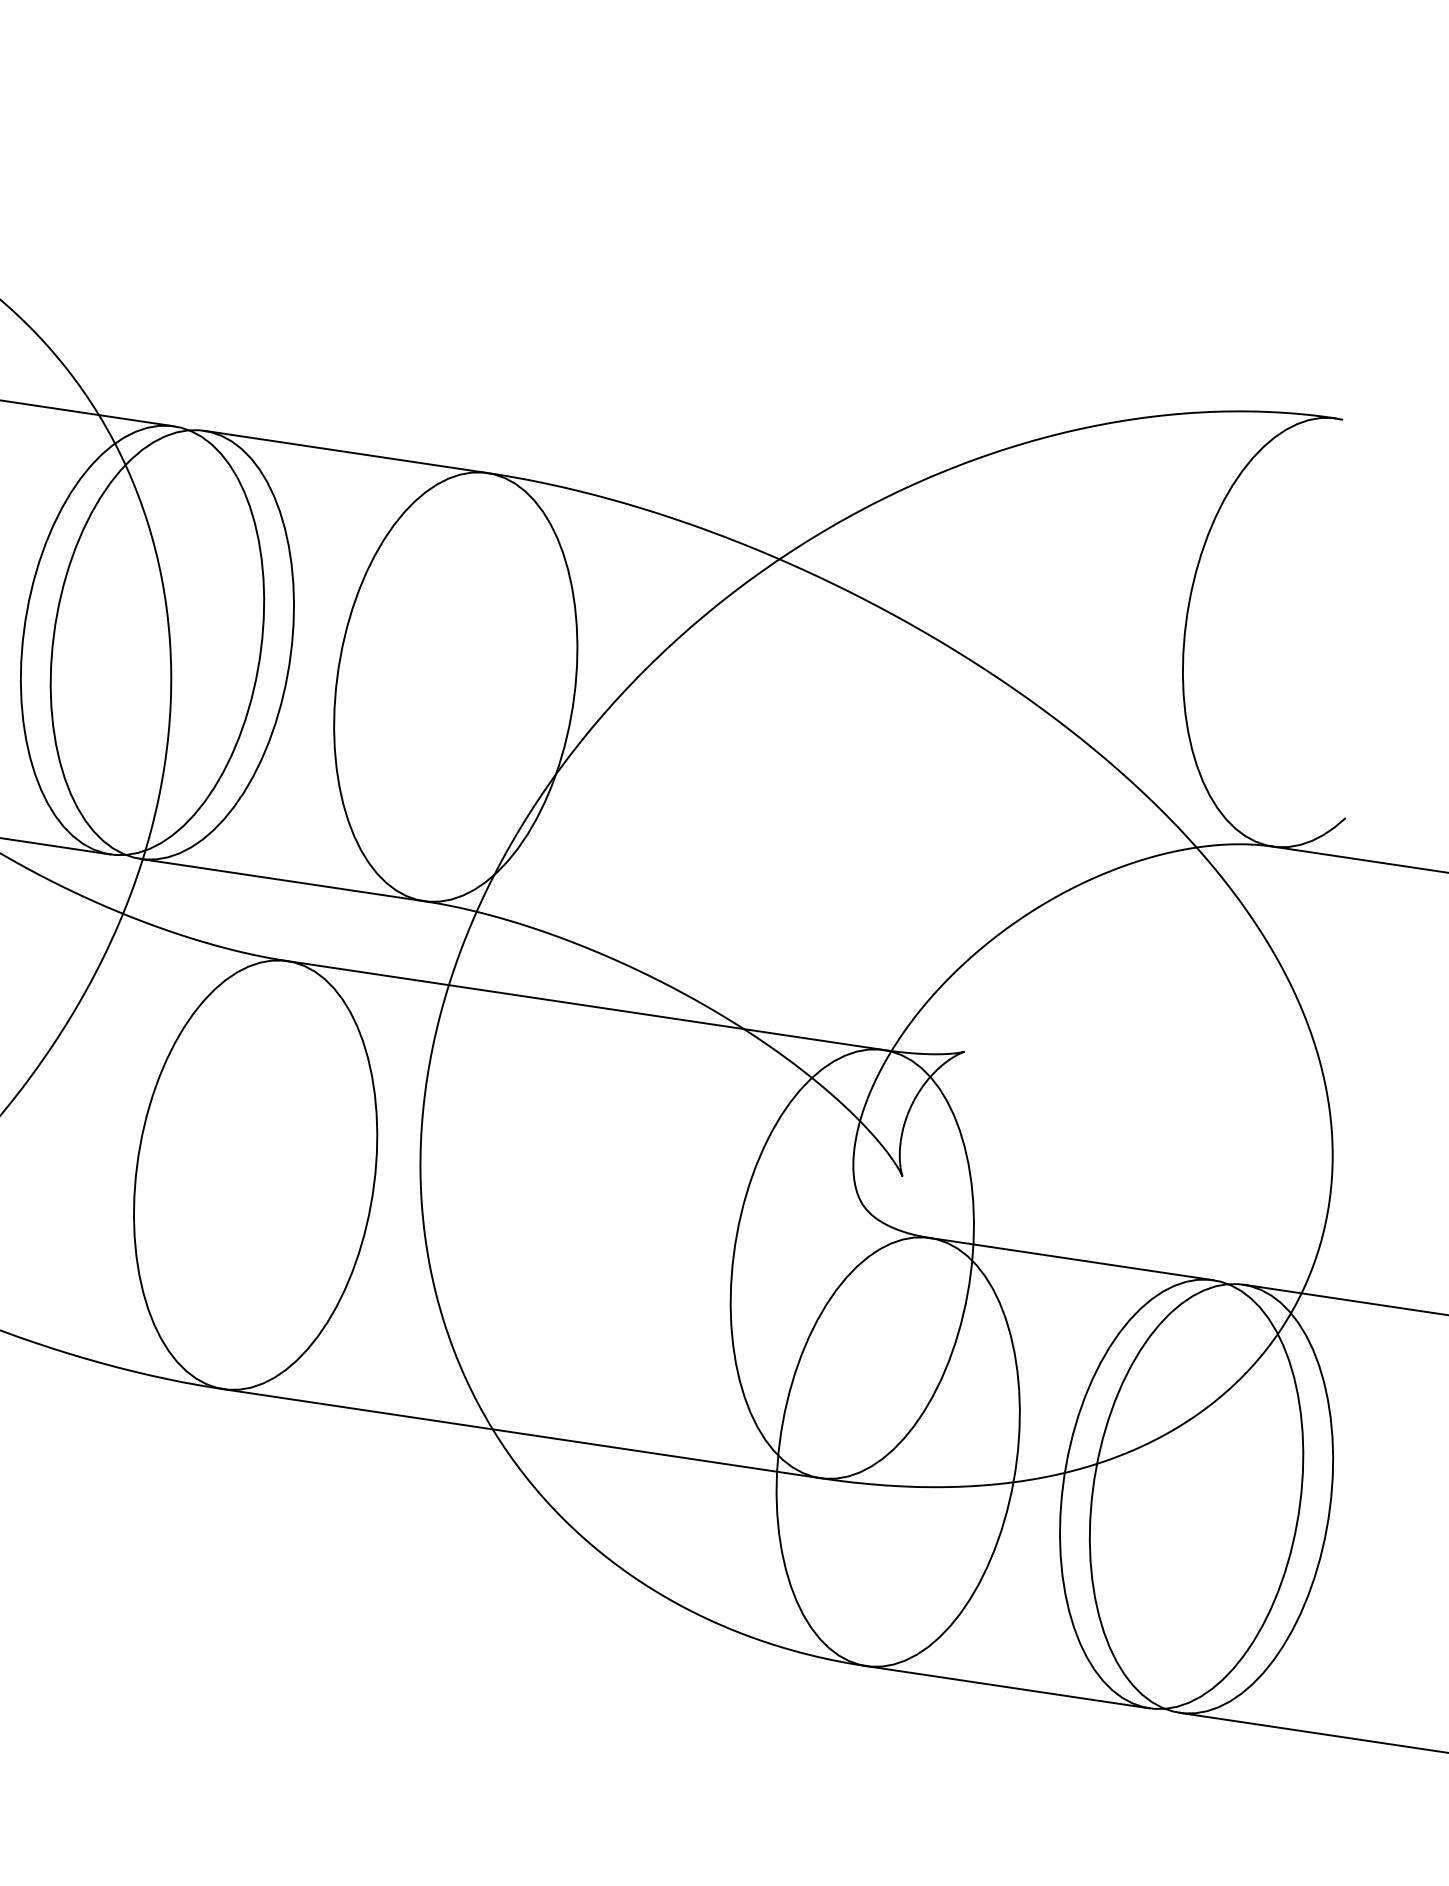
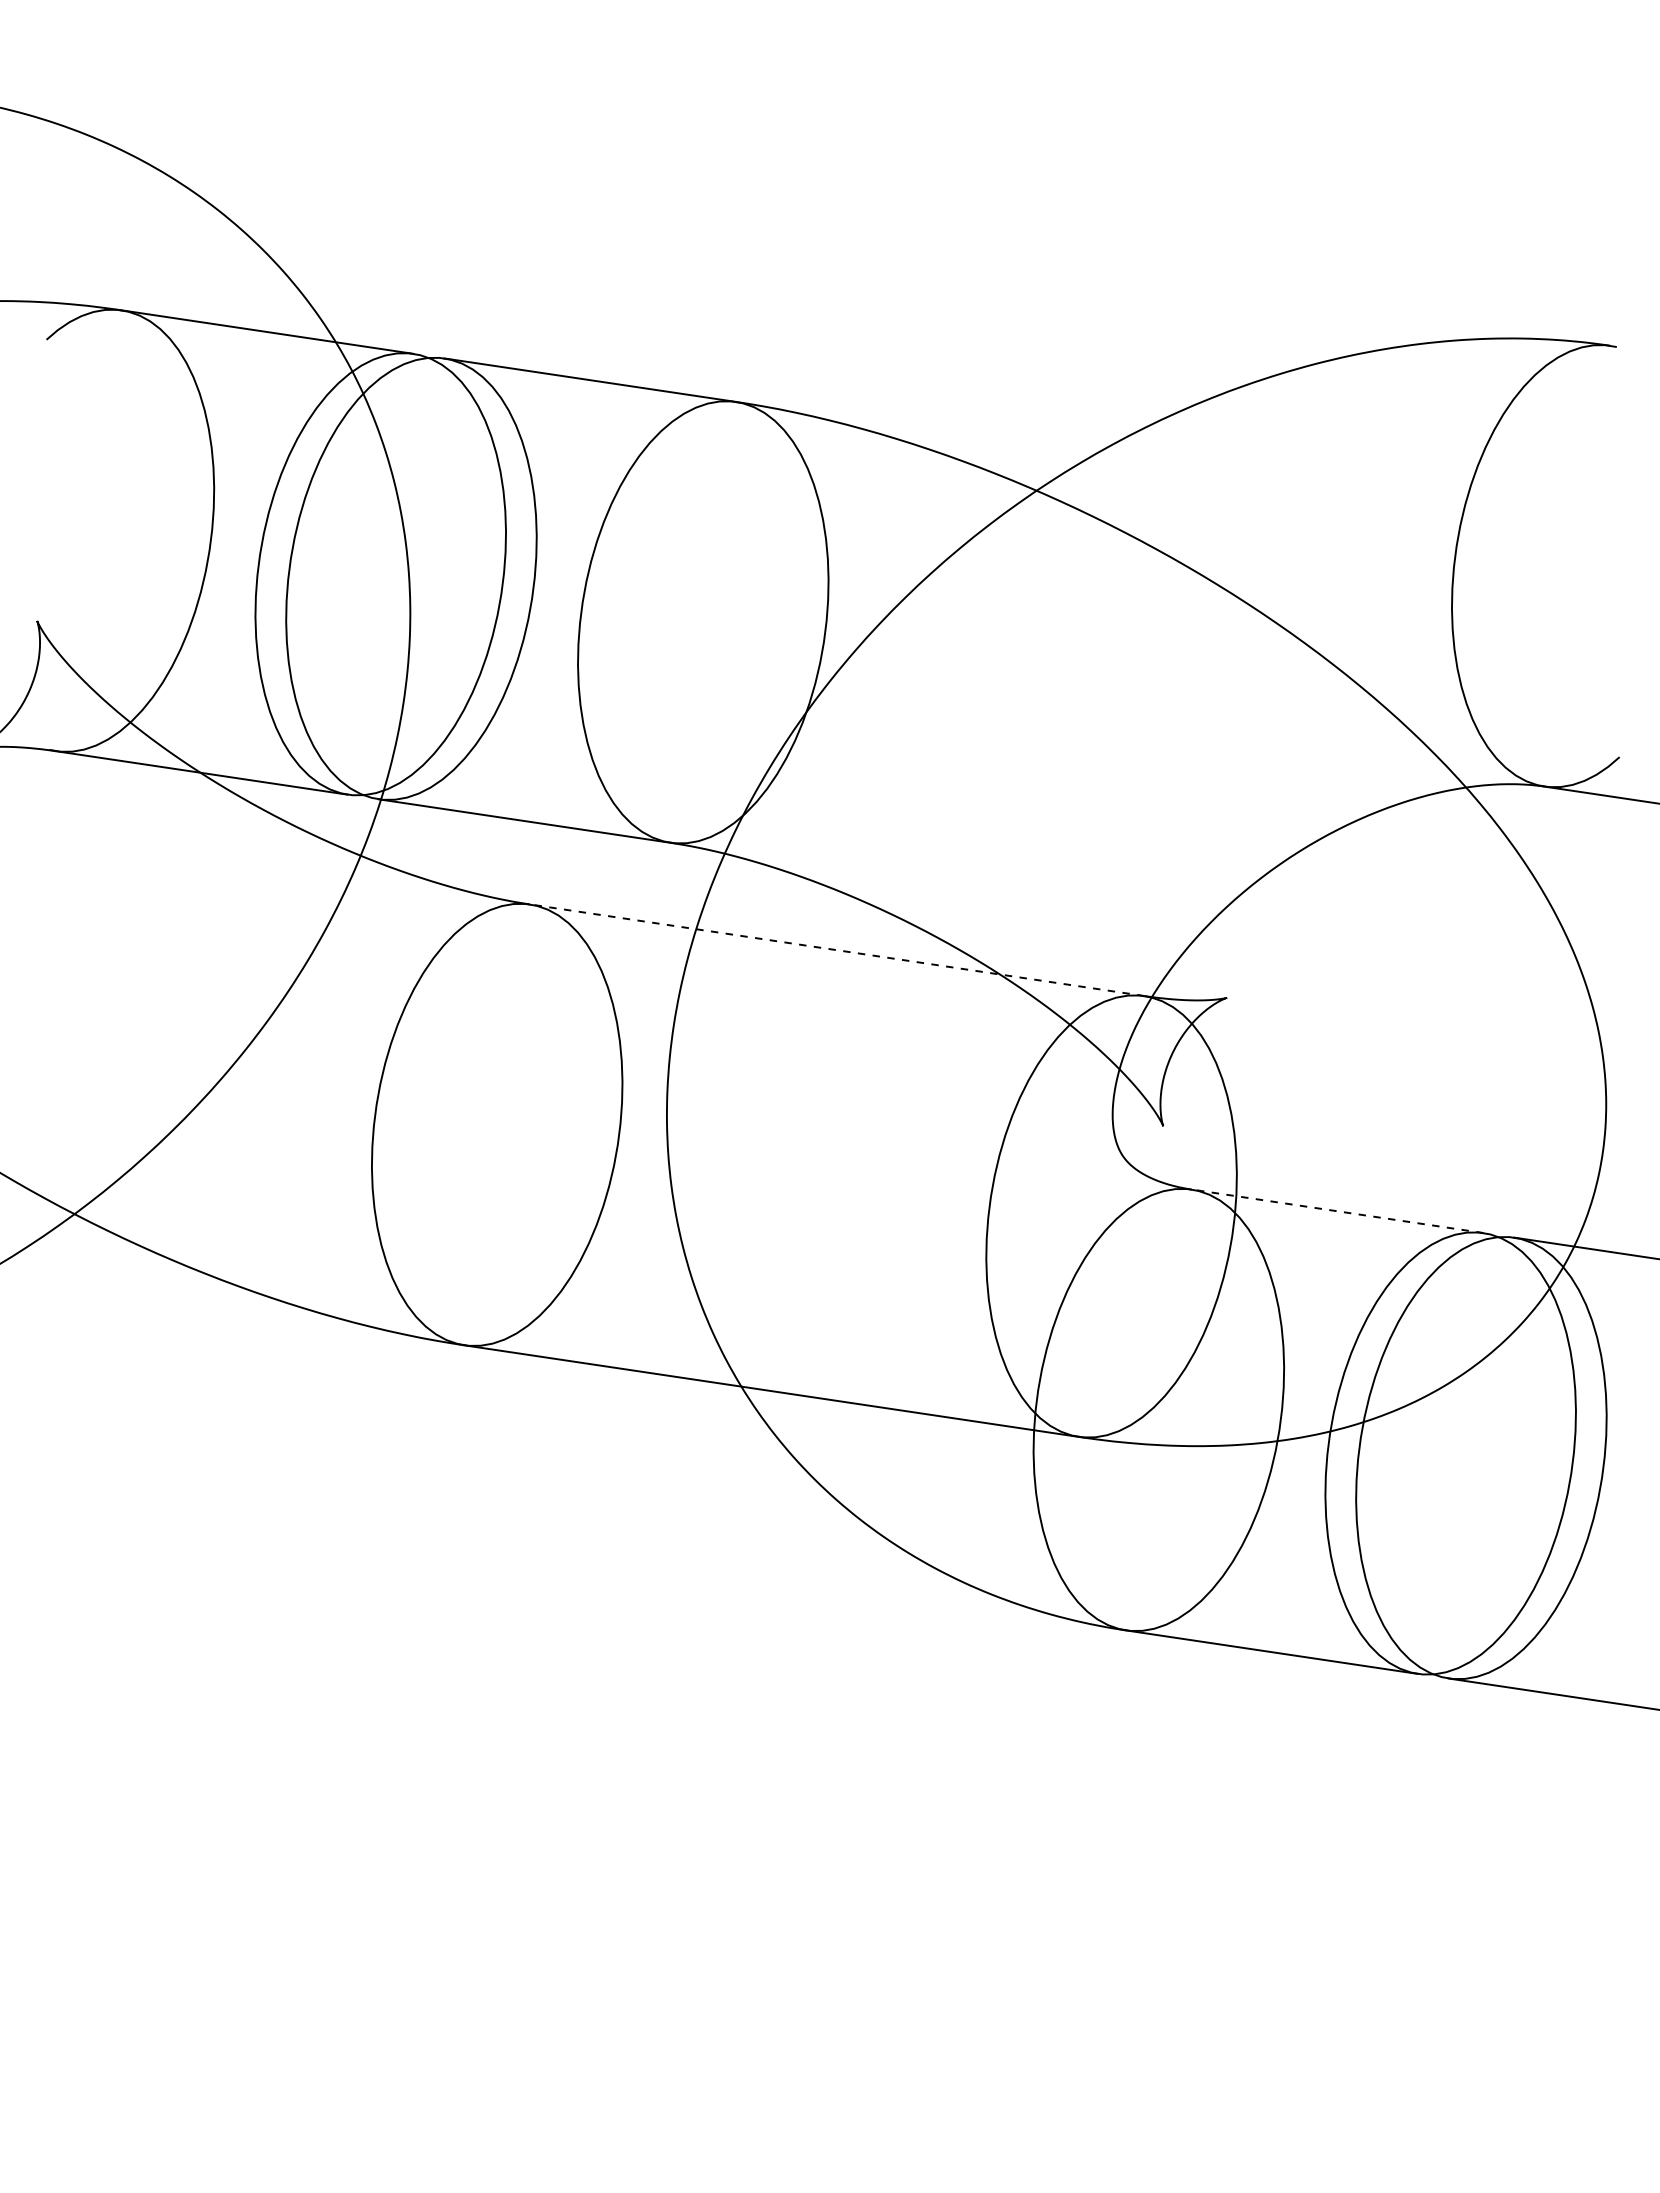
line: (586, 1005) -> (837, 950), solid -> dashed
line: (1071, 1259) -> (1337, 1211), solid -> dashed

